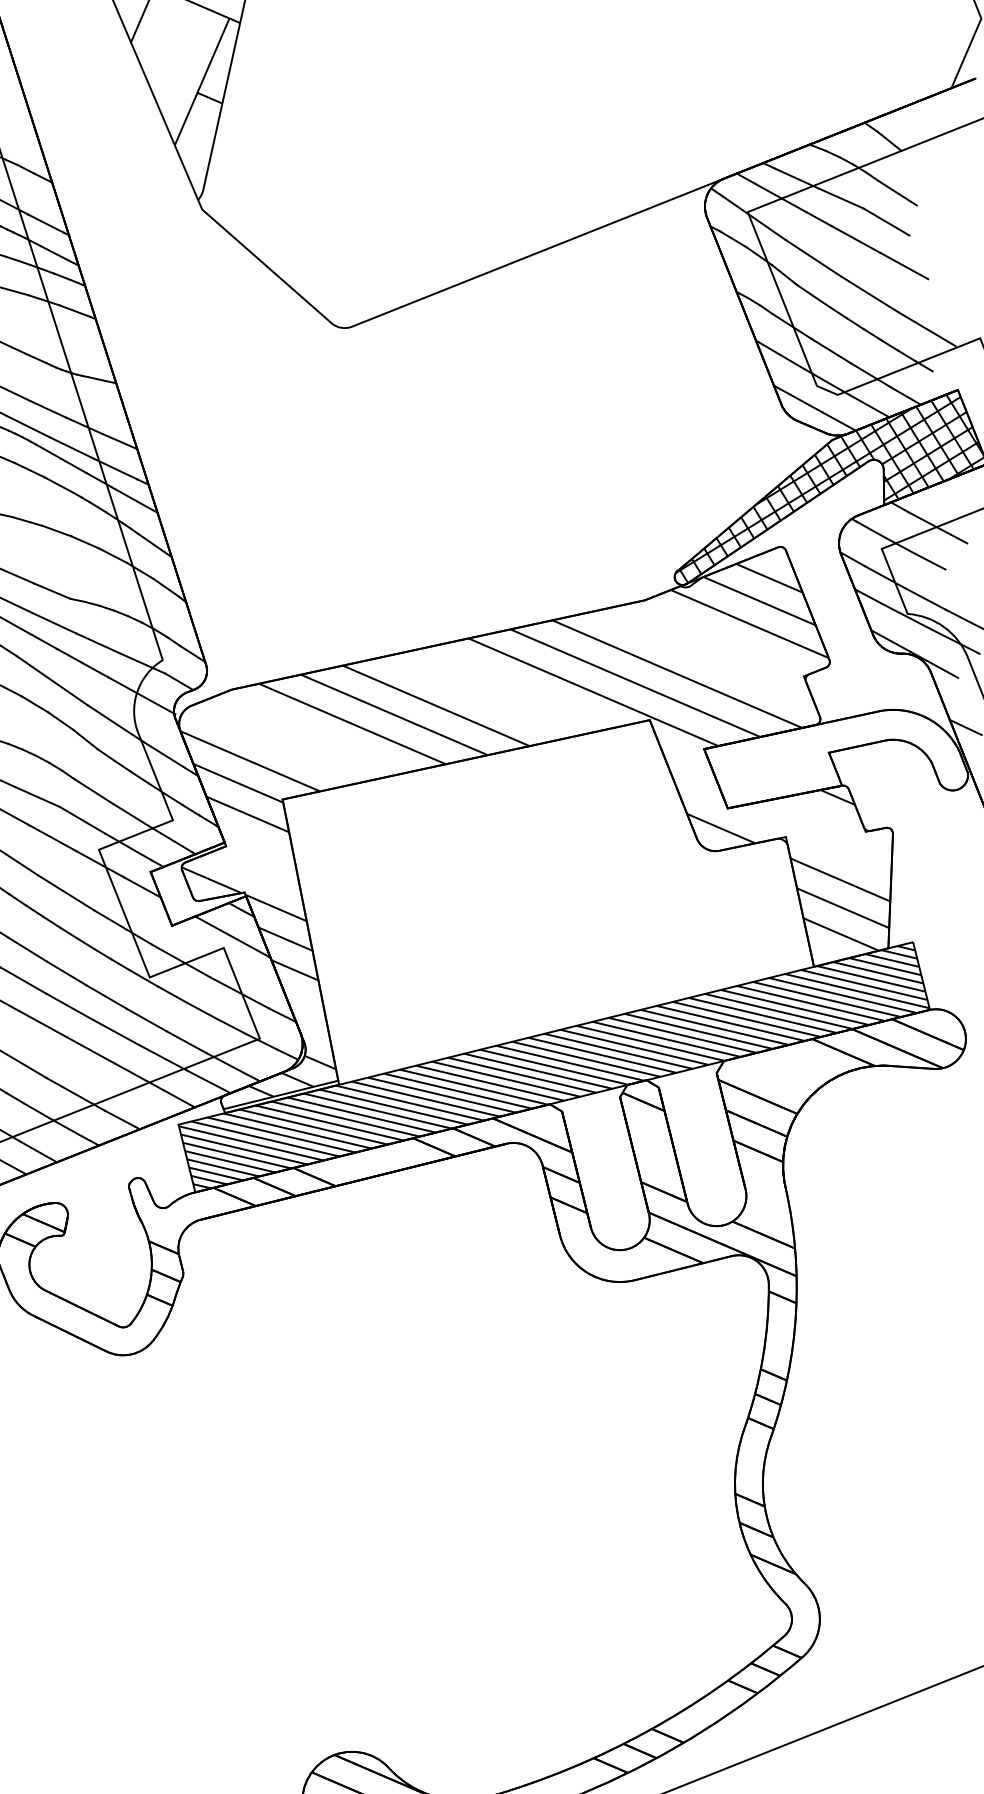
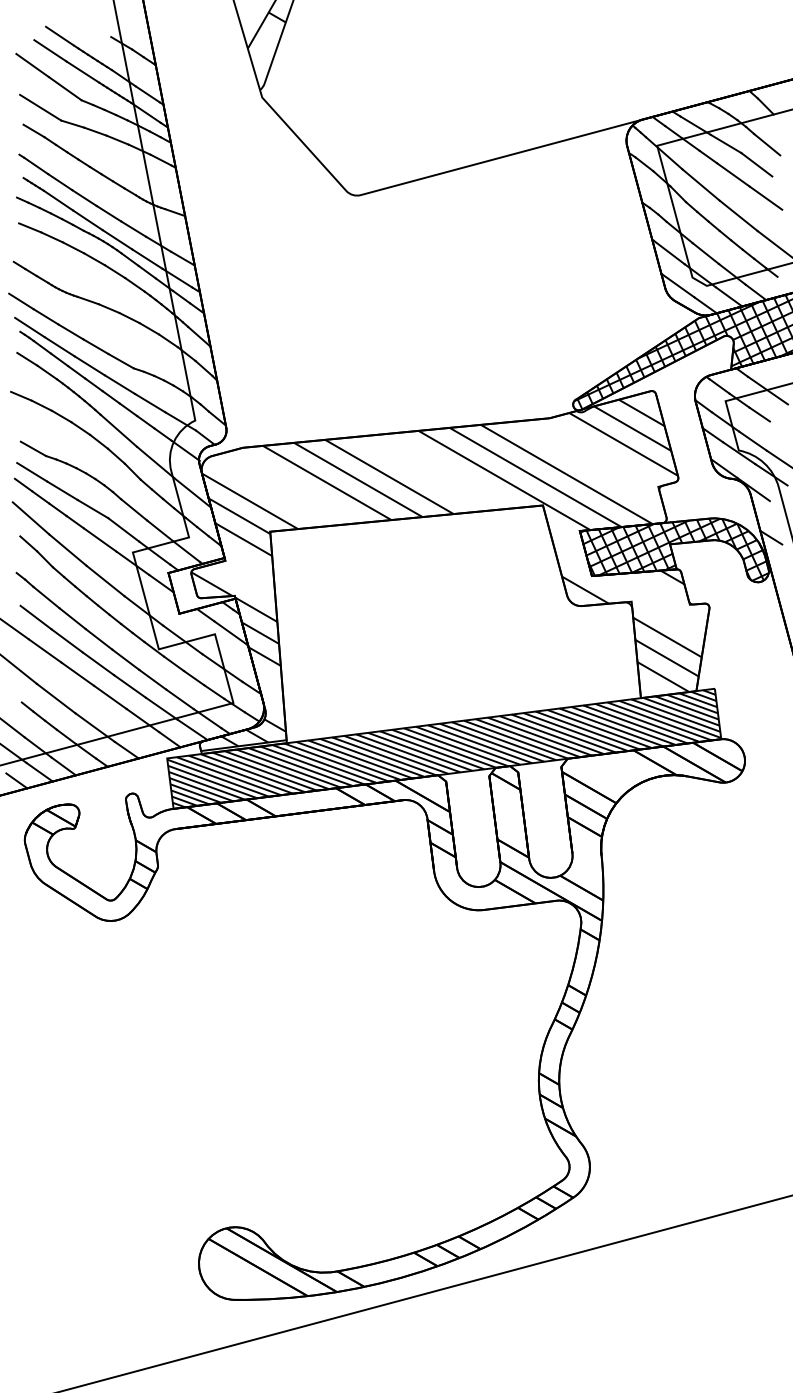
hatch: (835, 759) -> (674, 549), added

